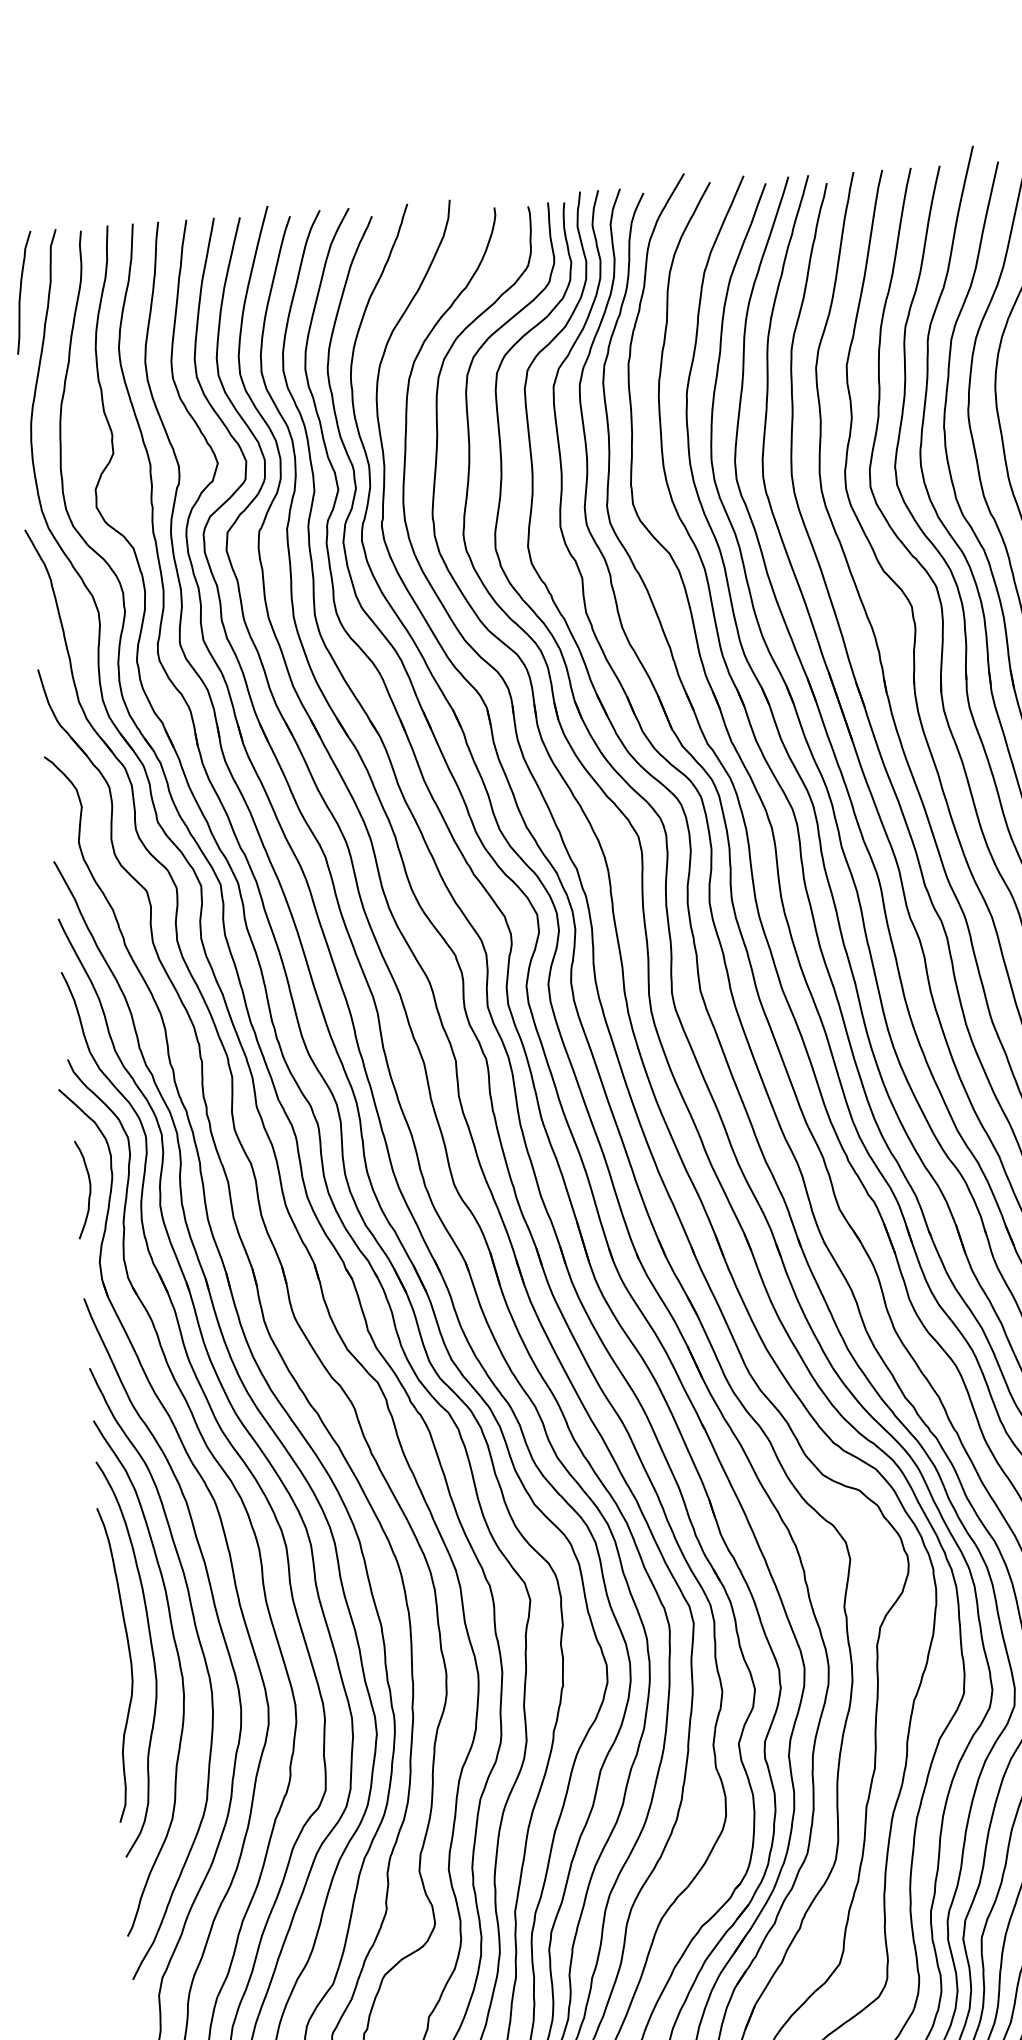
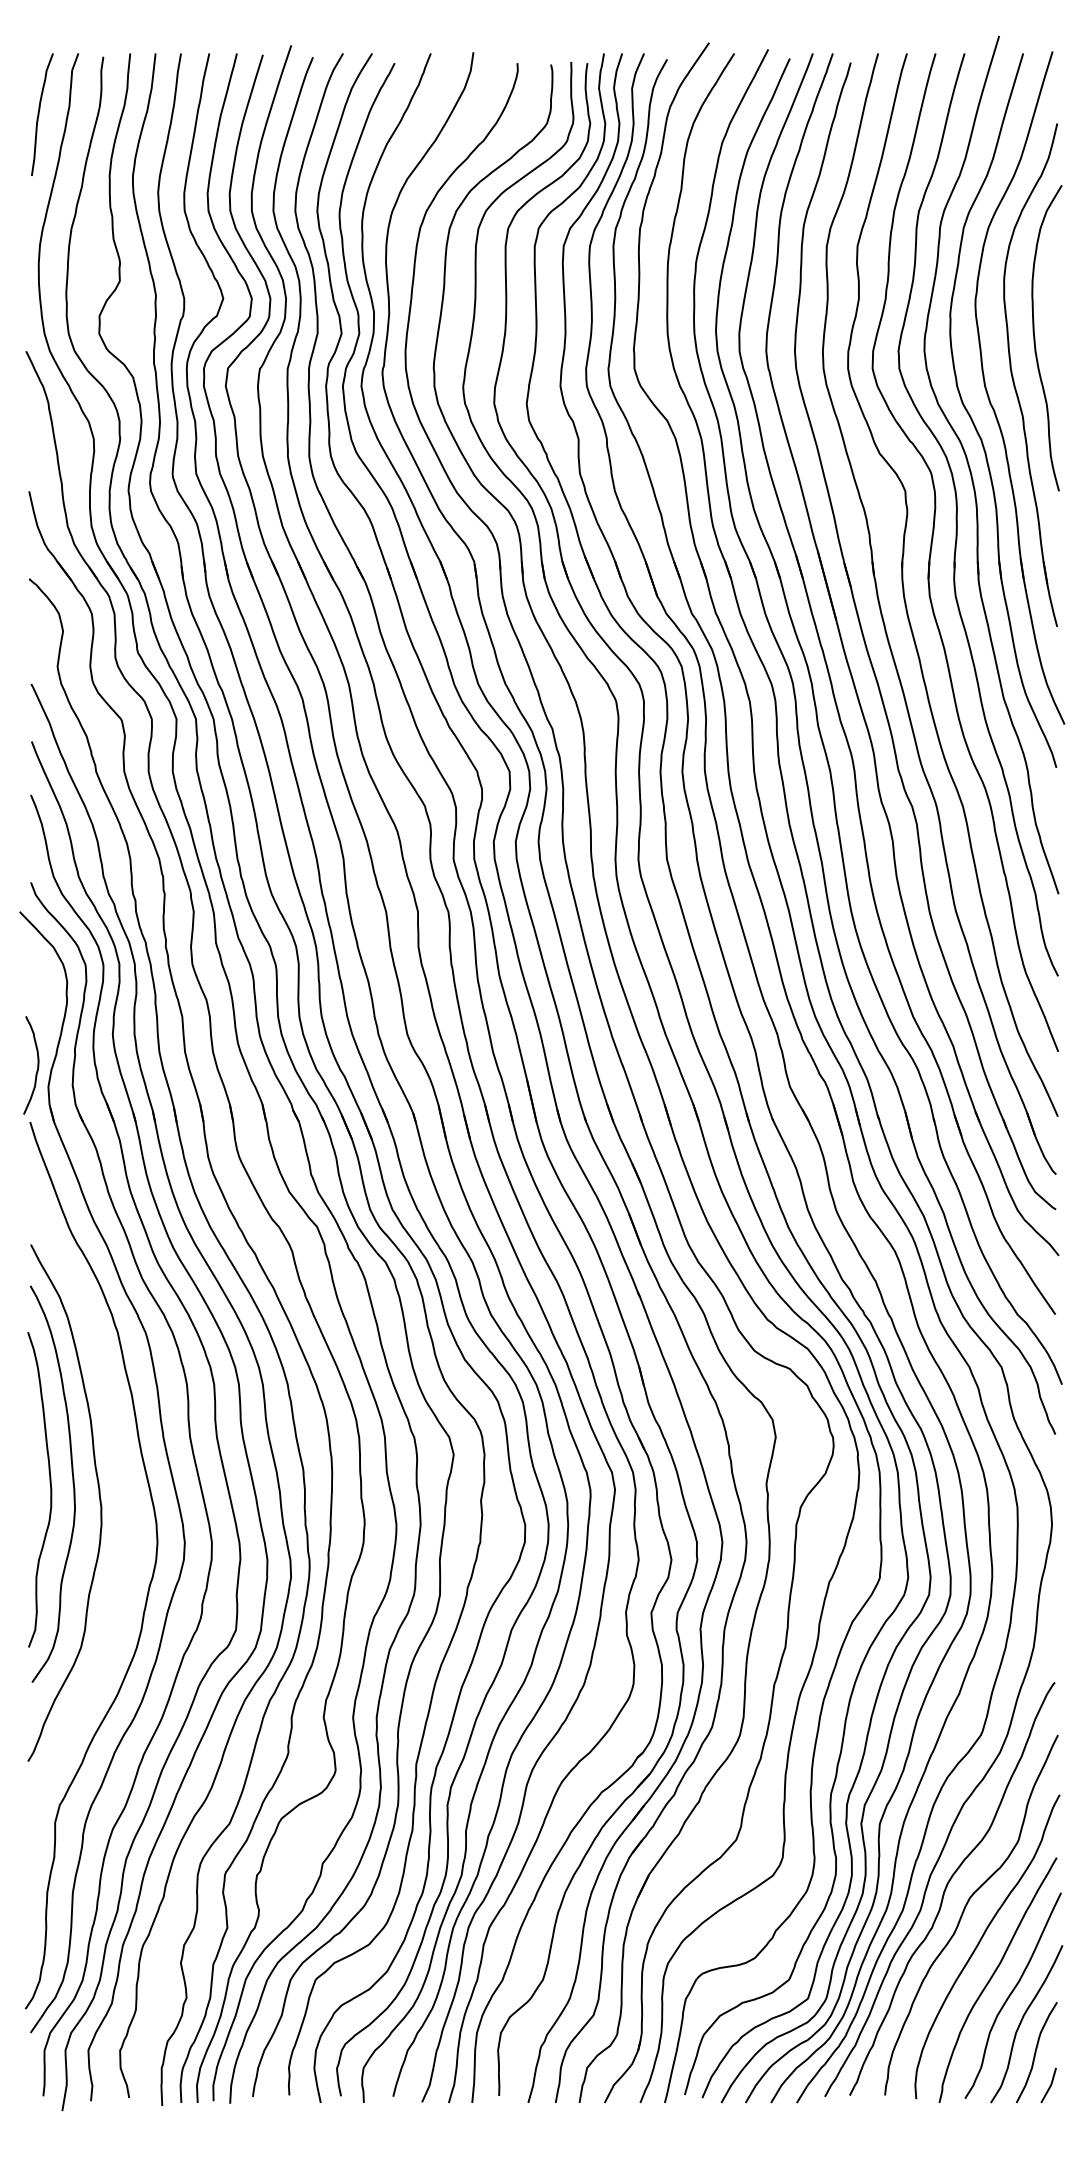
curve: (89, 1189) -> (37, 1065), moved
curve: (203, 1658) -> (123, 1489), removed

